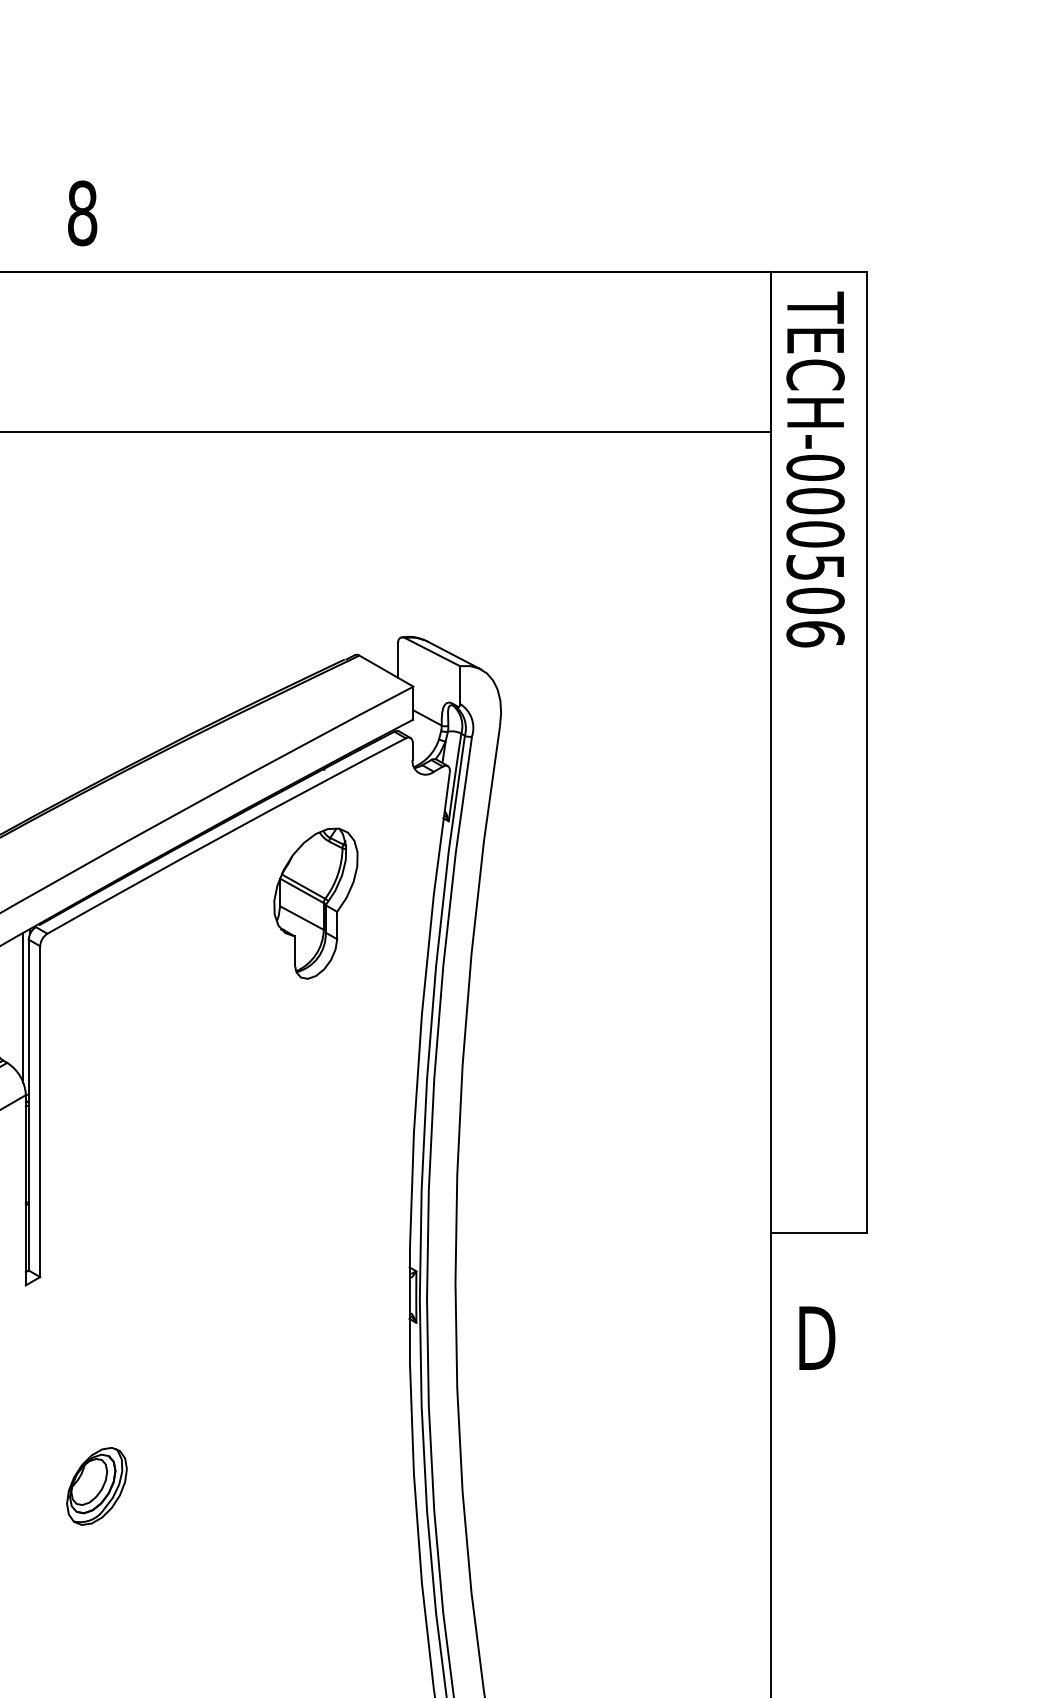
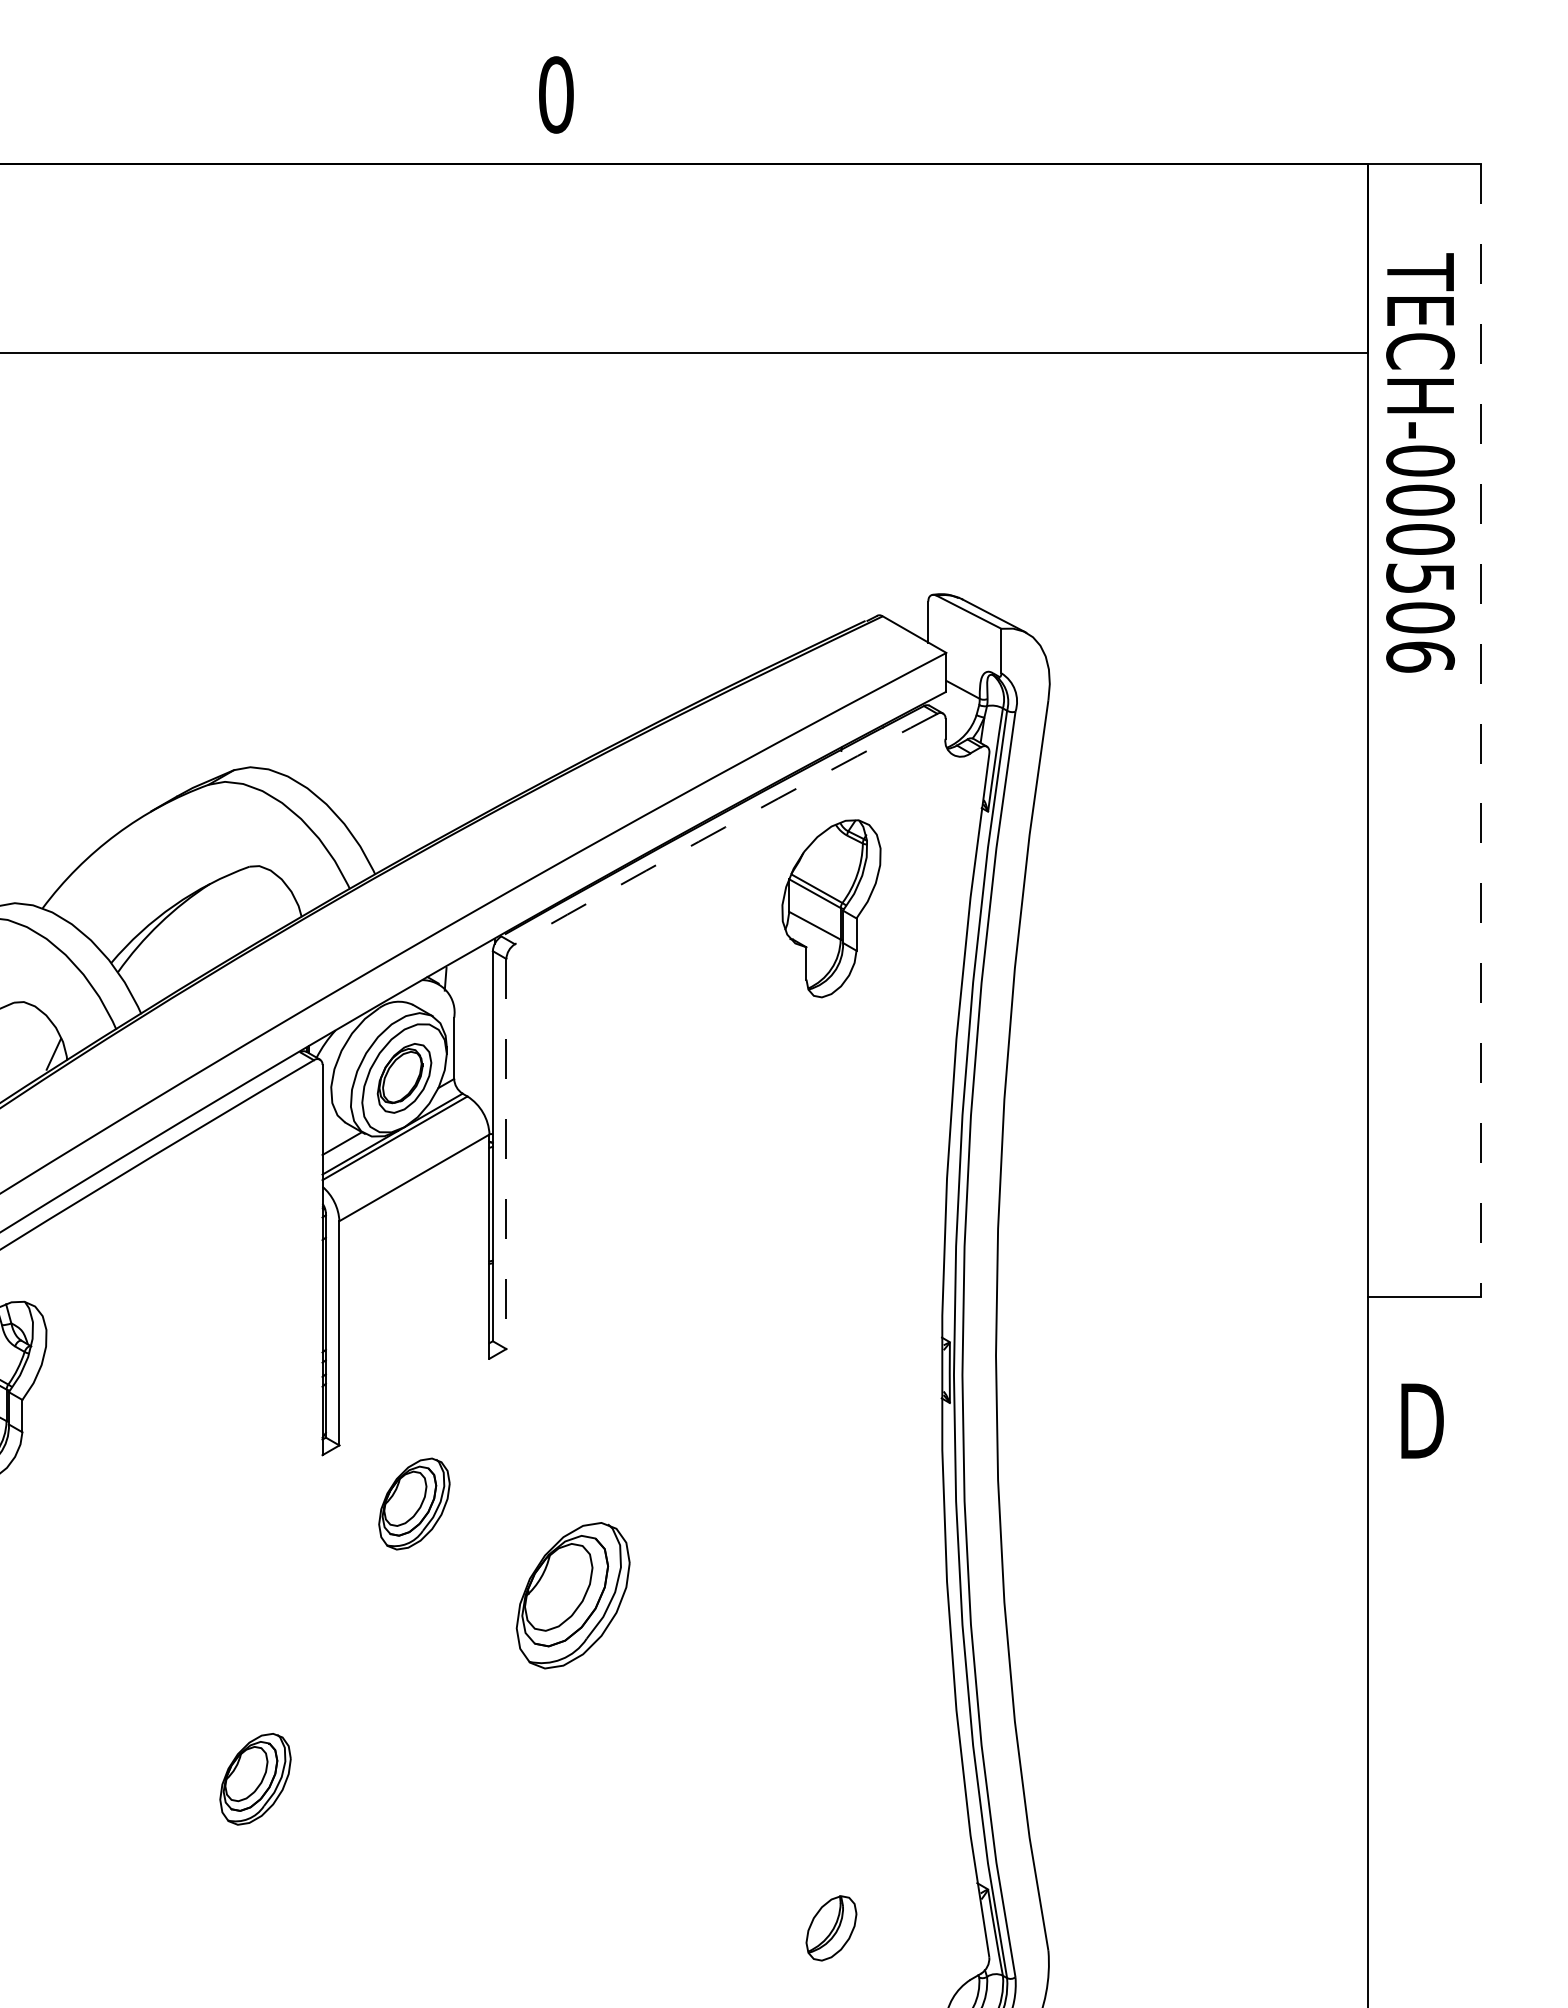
text: (82, 213) -> (556, 94), 8 -> 0
text: (815, 469) -> (1420, 462), moved
line: (866, 753) -> (1480, 731), solid -> dashed
arc: (226, 834) -> (725, 827), solid -> dashed
line: (23, 1007) -> (486, 1031), removed
line: (40, 1112) -> (506, 1154), solid -> dashed
part: (97, 1486) -> (573, 1595), size x1.6

